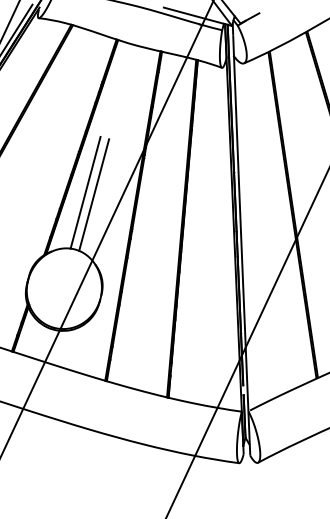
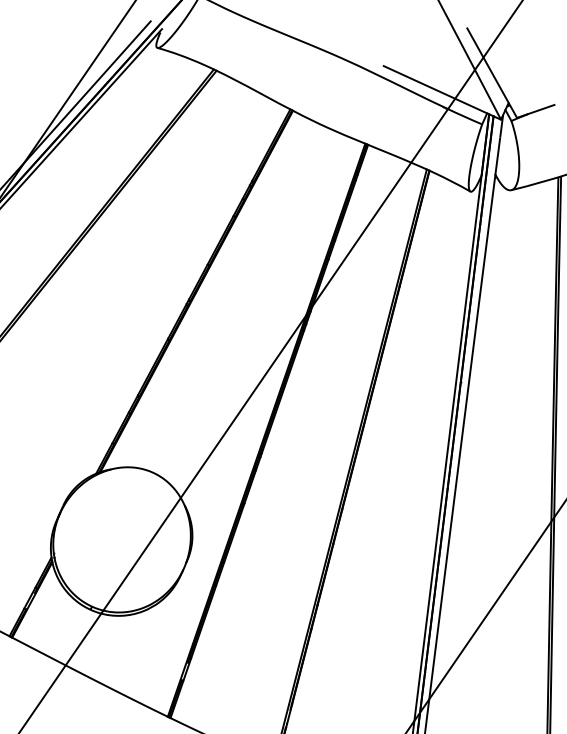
line: (85, 192) -> (188, 373), removed
line: (94, 194) -> (204, 380), removed

